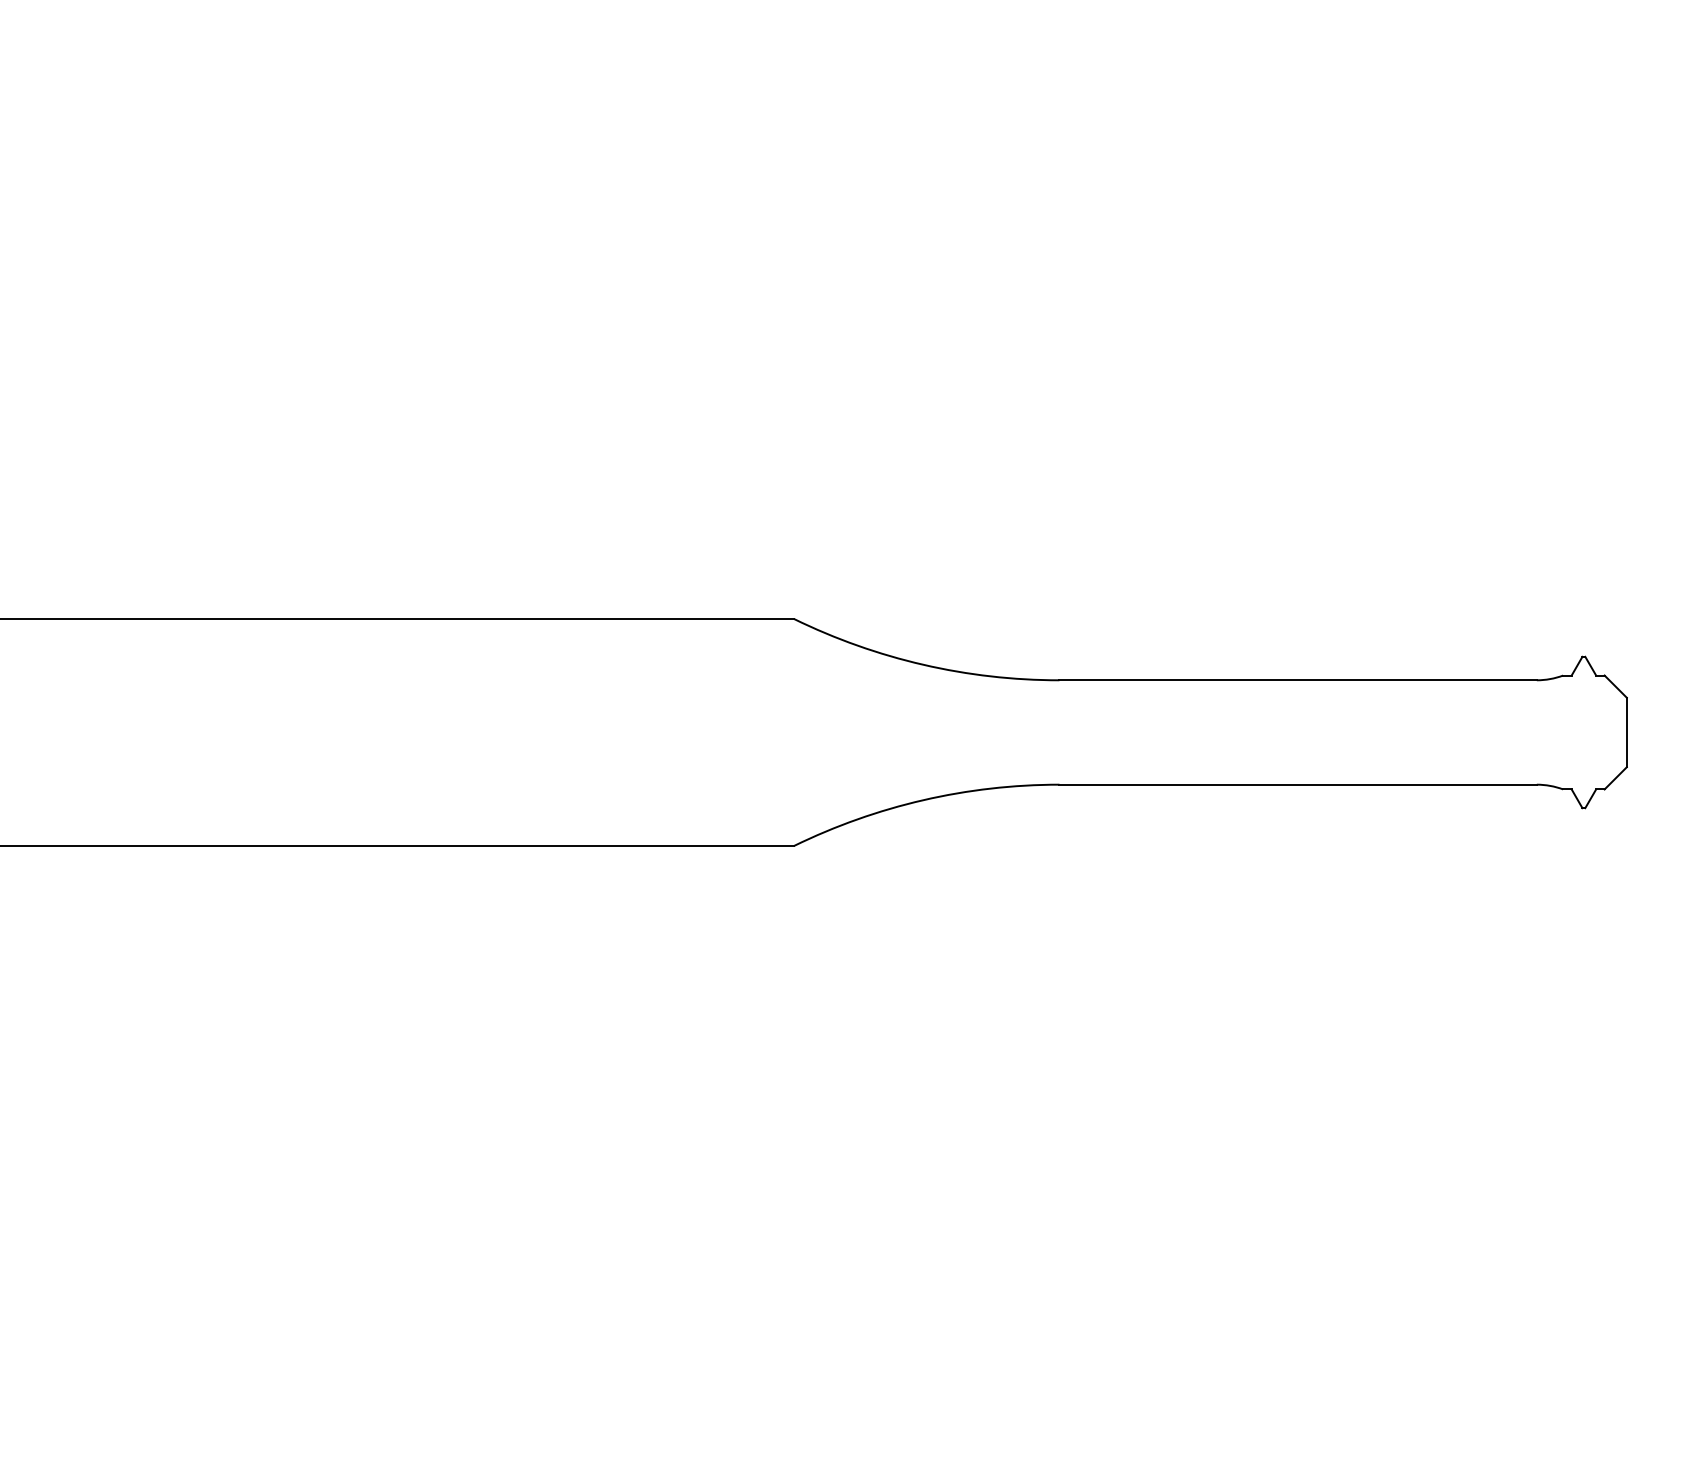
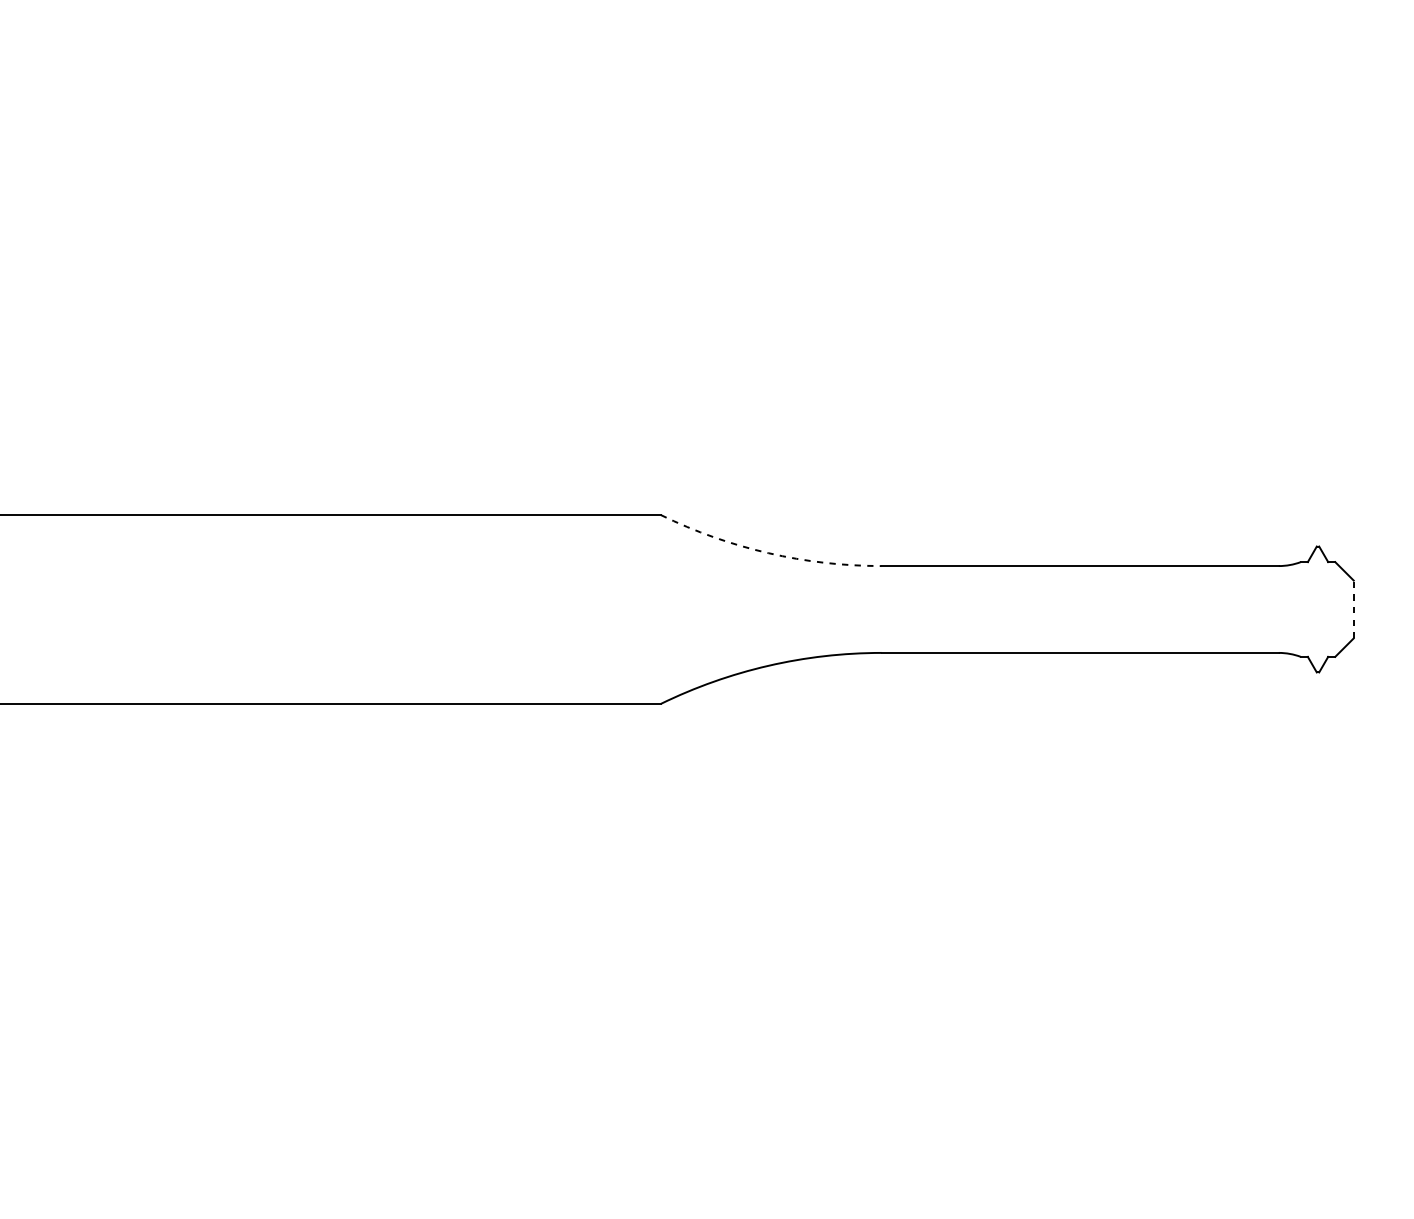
arc: (923, 664) -> (768, 552), solid -> dashed
line: (1626, 732) -> (1353, 609), solid -> dashed

